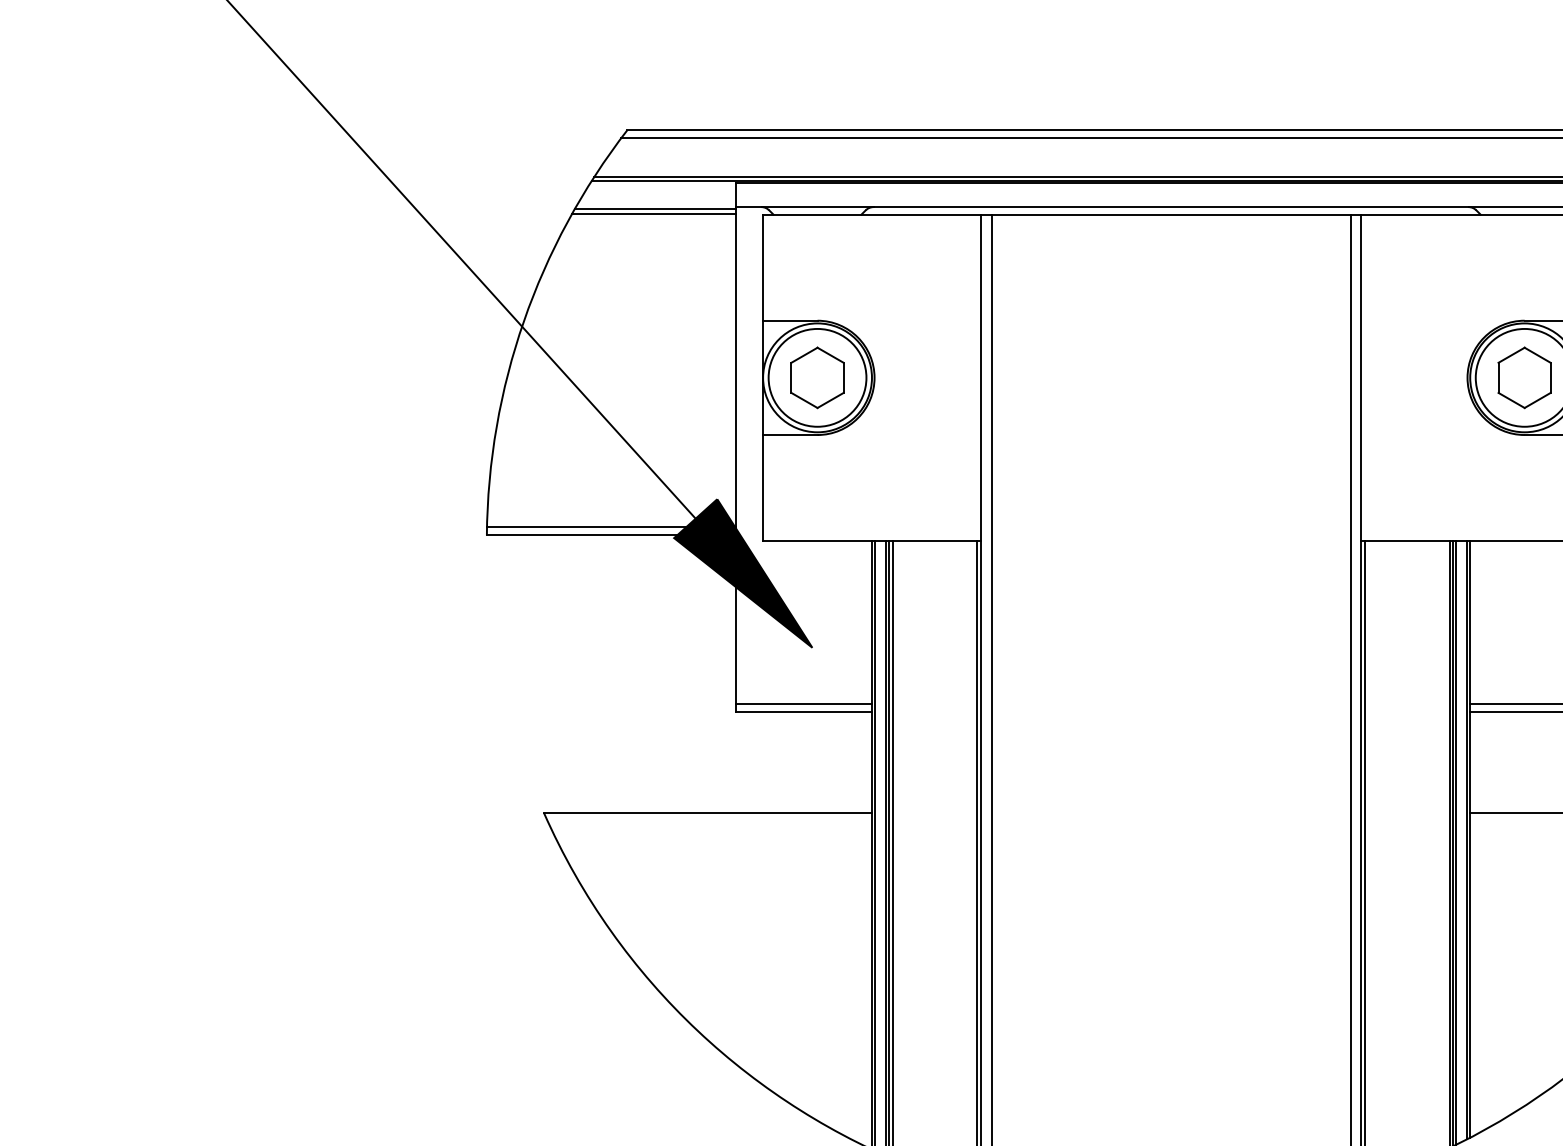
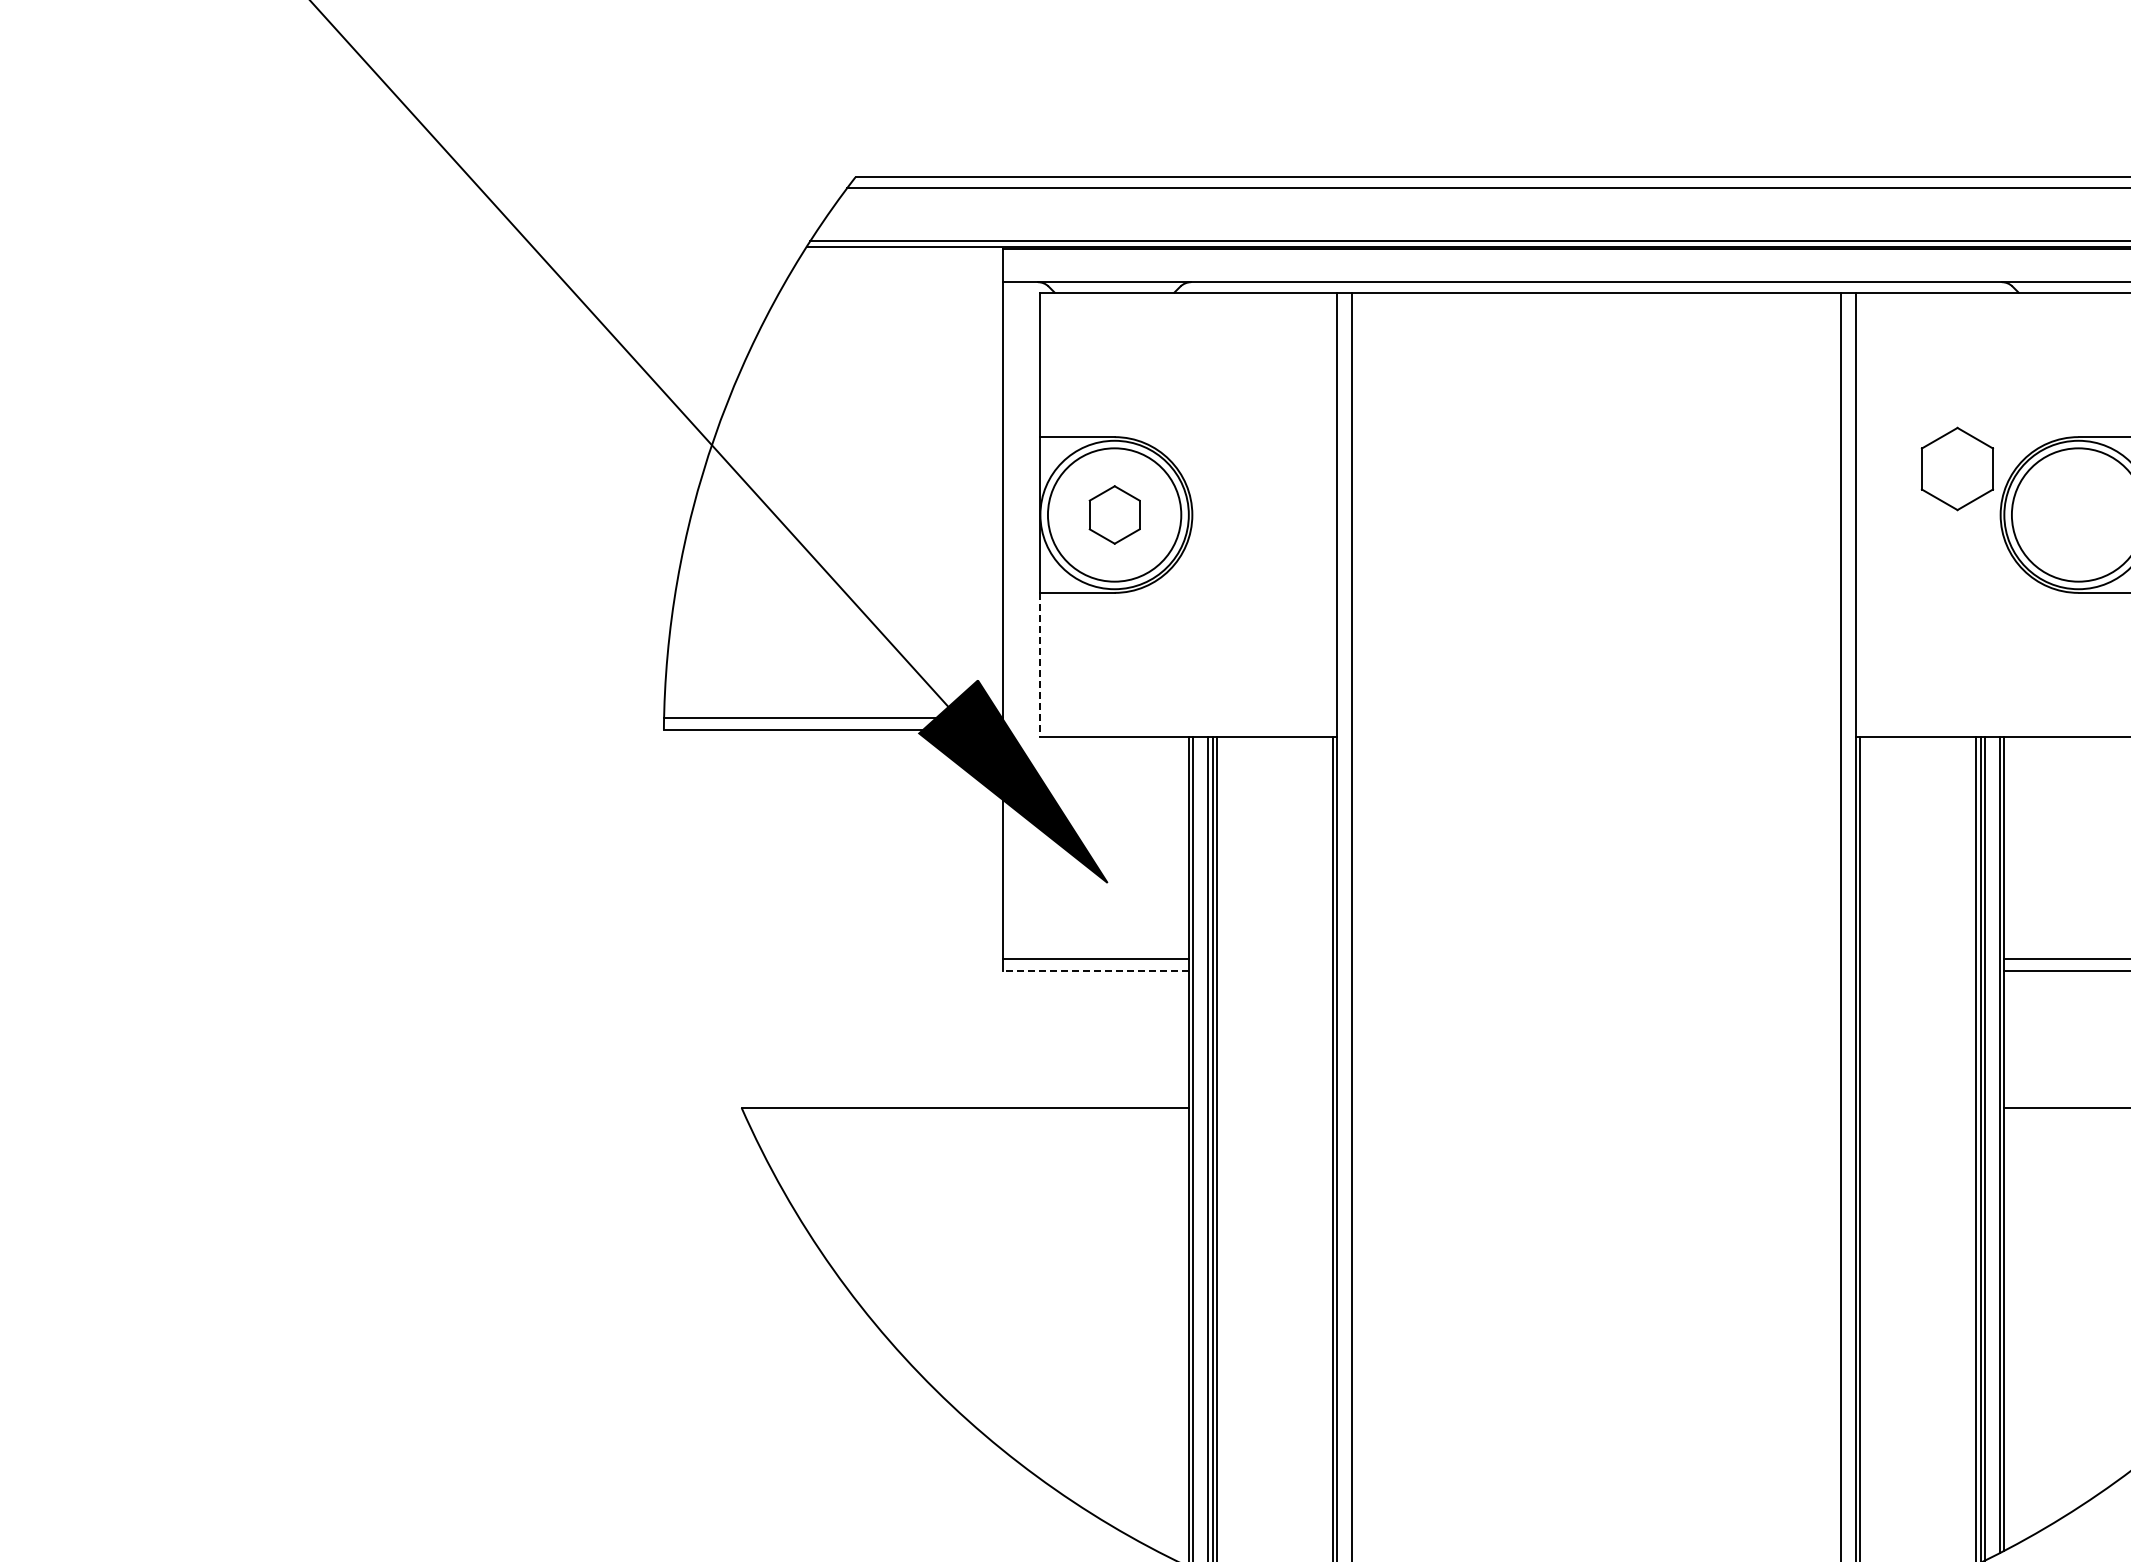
line: (655, 208) -> (893, 284), removed
line: (653, 214) -> (891, 292), removed
part: (817, 377) -> (1114, 514), size x0.7
part: (1523, 377) -> (1956, 468), moved
line: (763, 488) -> (1040, 665), solid -> dashed
line: (804, 712) -> (1096, 971), solid -> dashed

